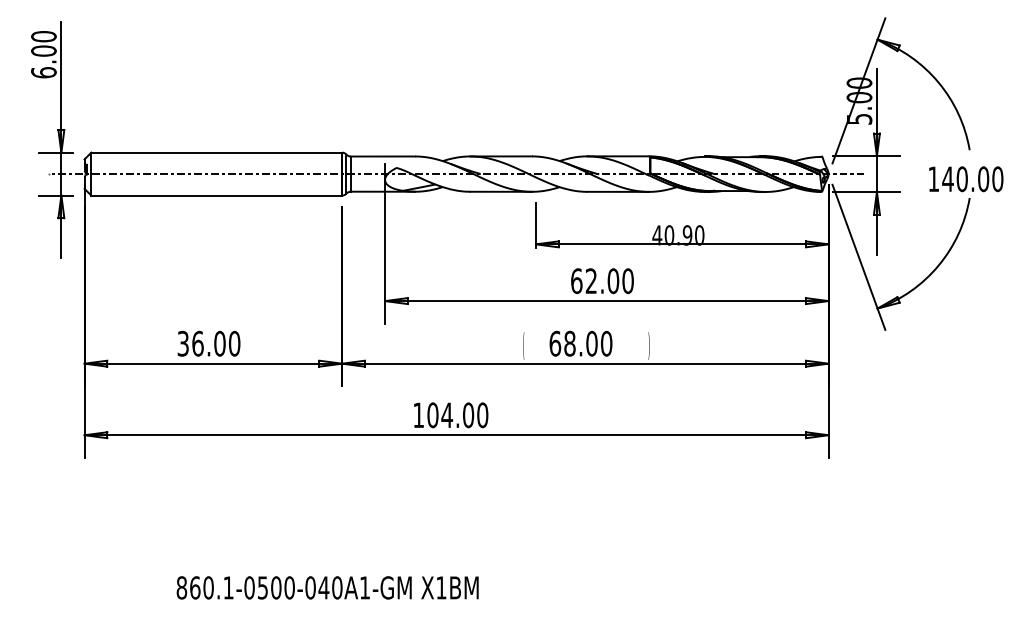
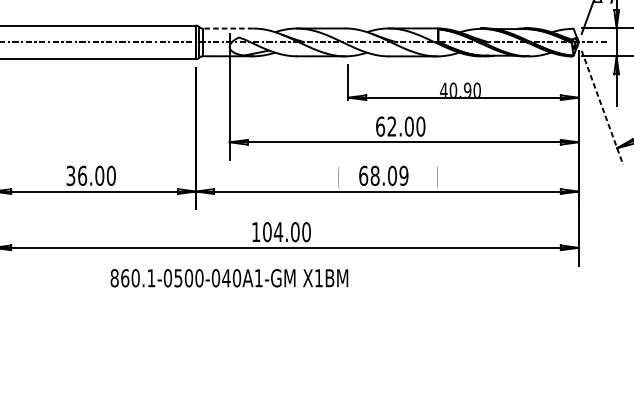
line: (382, 156) -> (227, 28), solid -> dashed
line: (859, 257) -> (602, 108), solid -> dashed
text: (606, 343) -> (403, 175), 68.00 -> 68.09
text: (327, 587) -> (229, 277), moved

